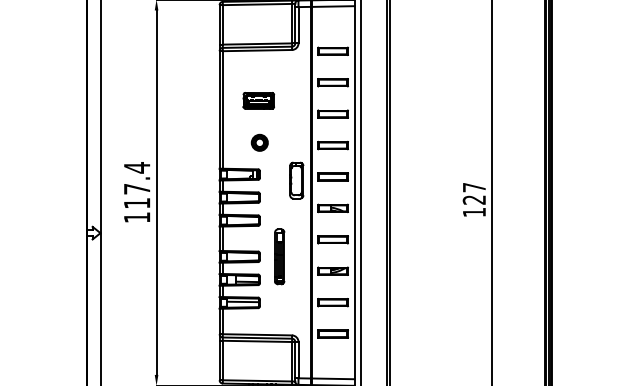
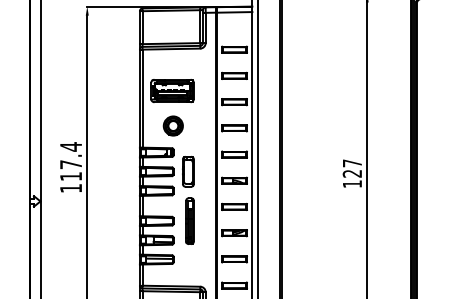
part: (258, 100) -> (172, 90), size x1.67
part: (259, 142) -> (173, 125), size x1.43
part: (296, 180) -> (188, 171), moved

